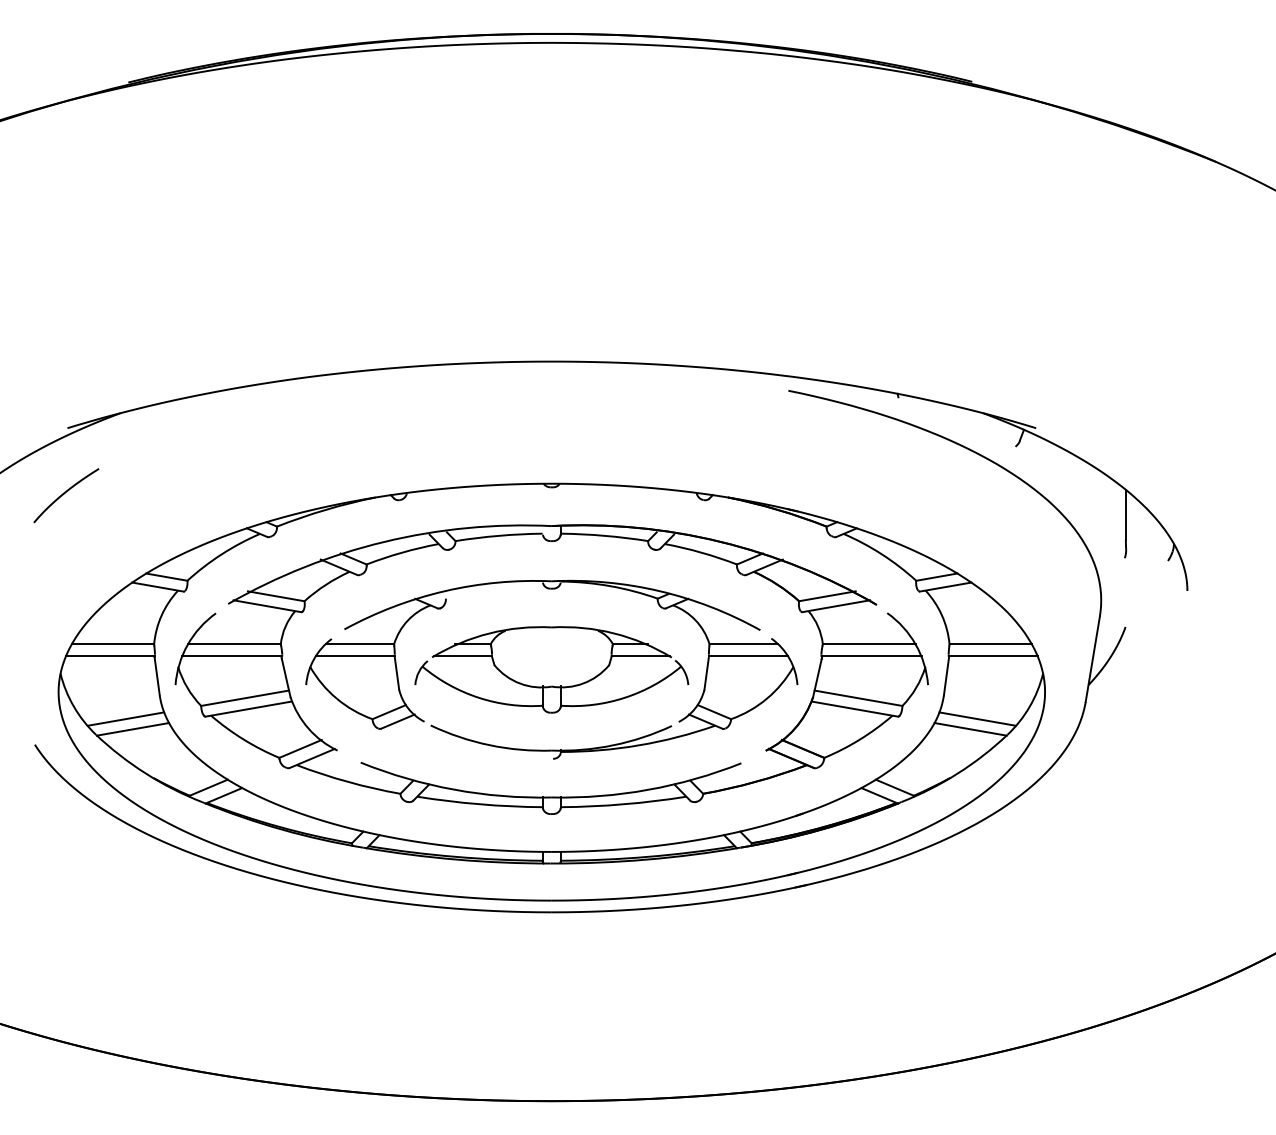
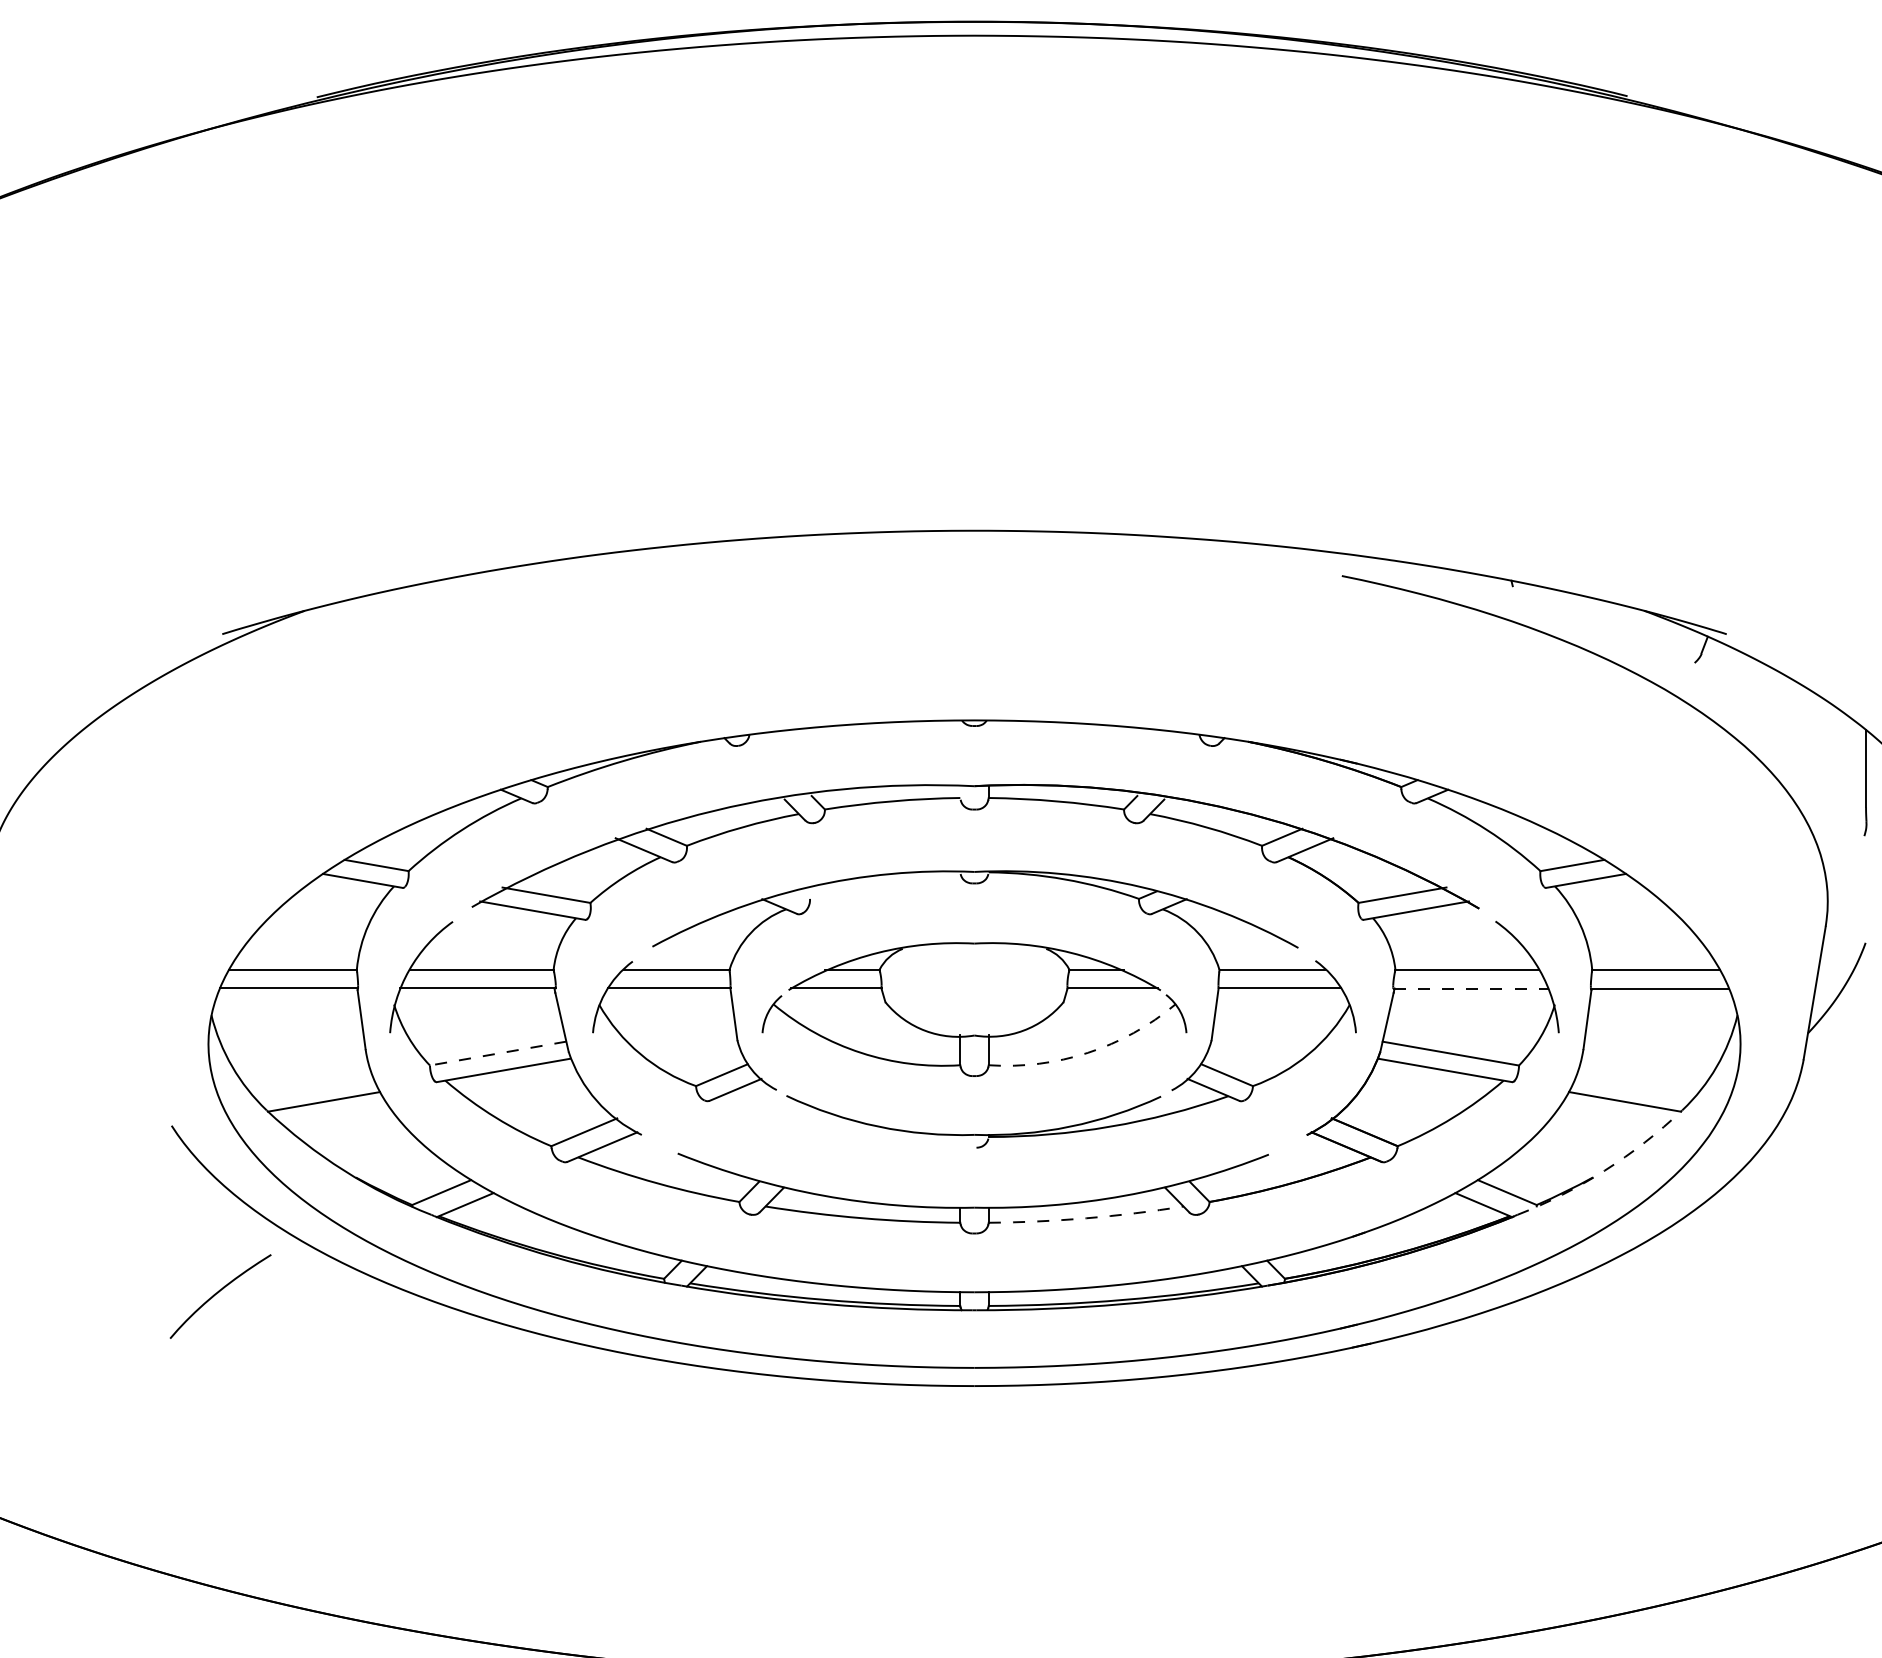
curve: (65, 493) -> (219, 1293), moved
line: (872, 656) -> (1472, 988), solid -> dashed
arc: (624, 697) -> (1087, 1052), solid -> dashed
line: (245, 698) -> (498, 1053), solid -> dashed
line: (125, 718) -> (312, 1085), removed
line: (977, 718) -> (1635, 1085), removed
arc: (957, 773) -> (1604, 1170), solid -> dashed
arc: (623, 804) -> (1085, 1218), solid -> dashed

